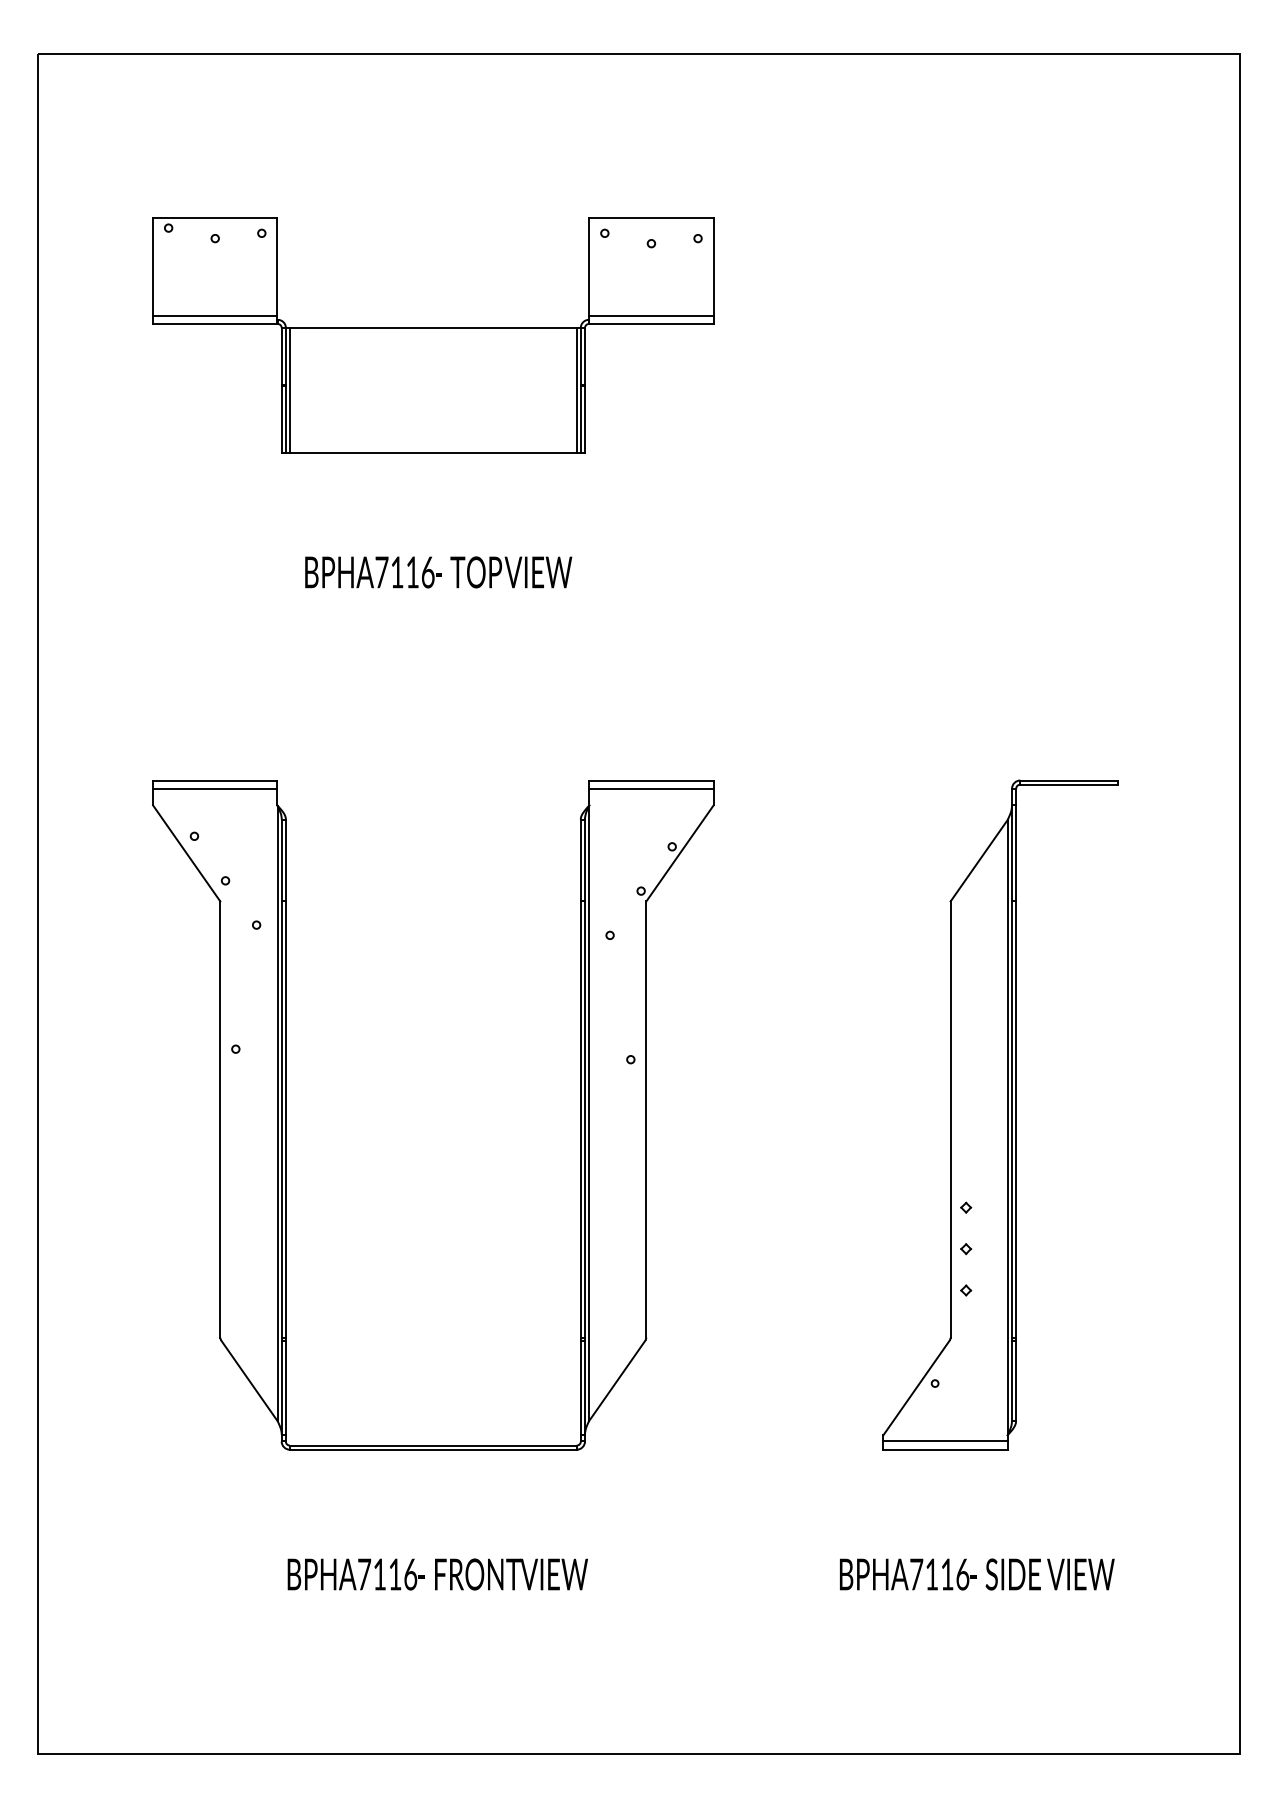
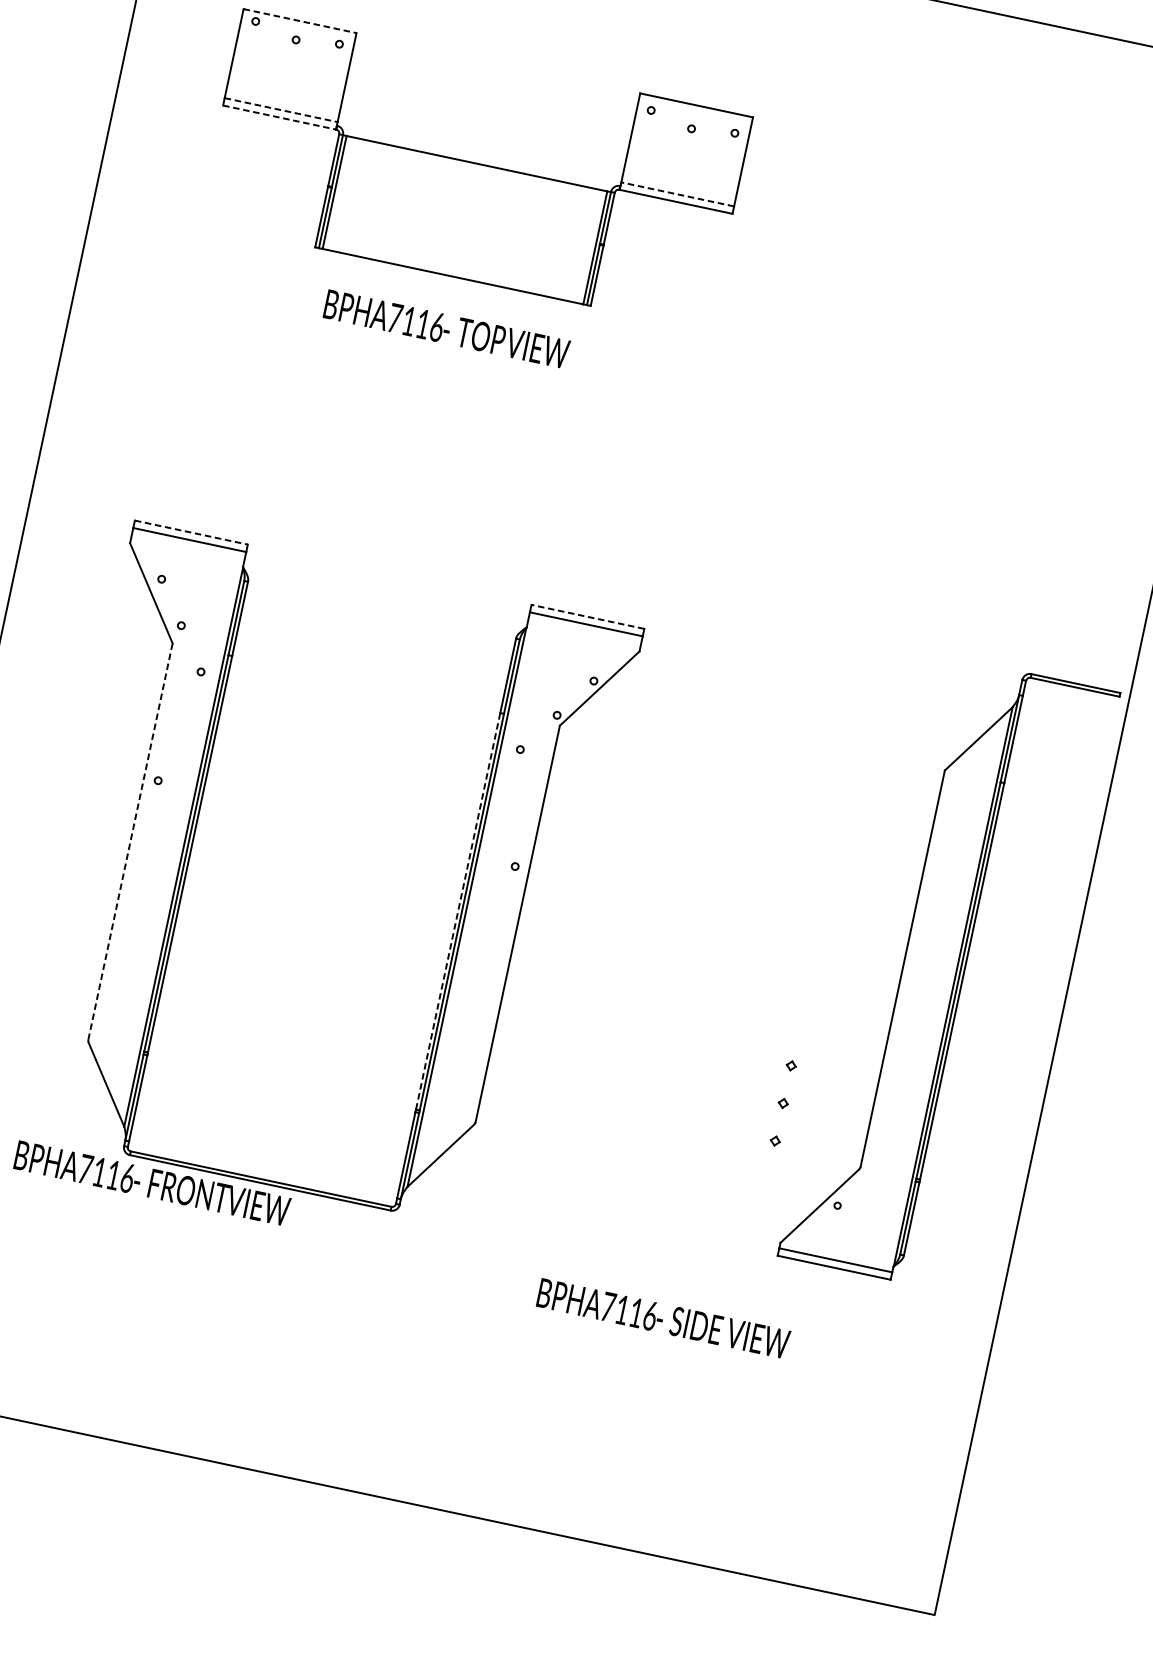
line: (215, 217) -> (300, 20), solid -> dashed
line: (215, 315) -> (281, 109), solid -> dashed
line: (651, 315) -> (677, 194), solid -> dashed
line: (215, 323) -> (279, 117), solid -> dashed
text: (438, 572) -> (446, 329), moved
line: (215, 780) -> (191, 532), solid -> dashed
line: (651, 780) -> (587, 616), solid -> dashed
part: (1000, 1114) -> (949, 973), moved
line: (220, 1119) -> (130, 841), solid -> dashed
line: (580, 1119) -> (457, 911), solid -> dashed
text: (437, 1574) -> (152, 1183), moved
text: (977, 1574) -> (663, 1318), moved

